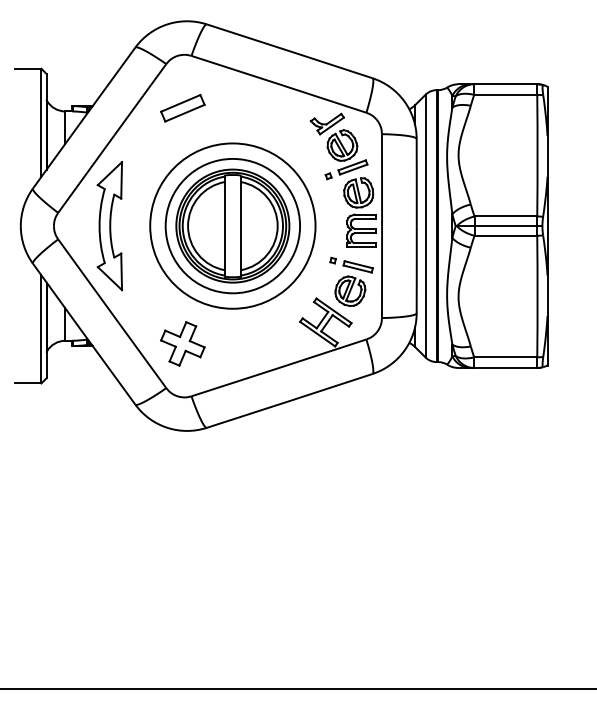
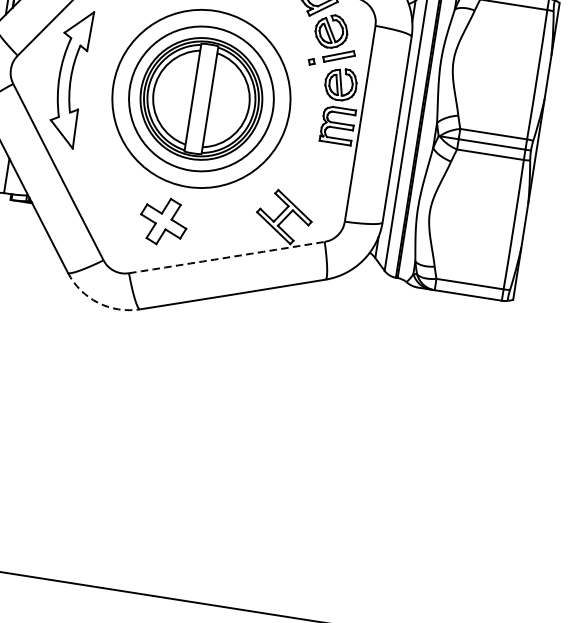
part: (351, 281) -> (318, 177), removed
part: (182, 343) -> (163, 221), moved
arc: (278, 368) -> (226, 258), solid -> dashed
arc: (167, 427) -> (98, 302), solid -> dashed

